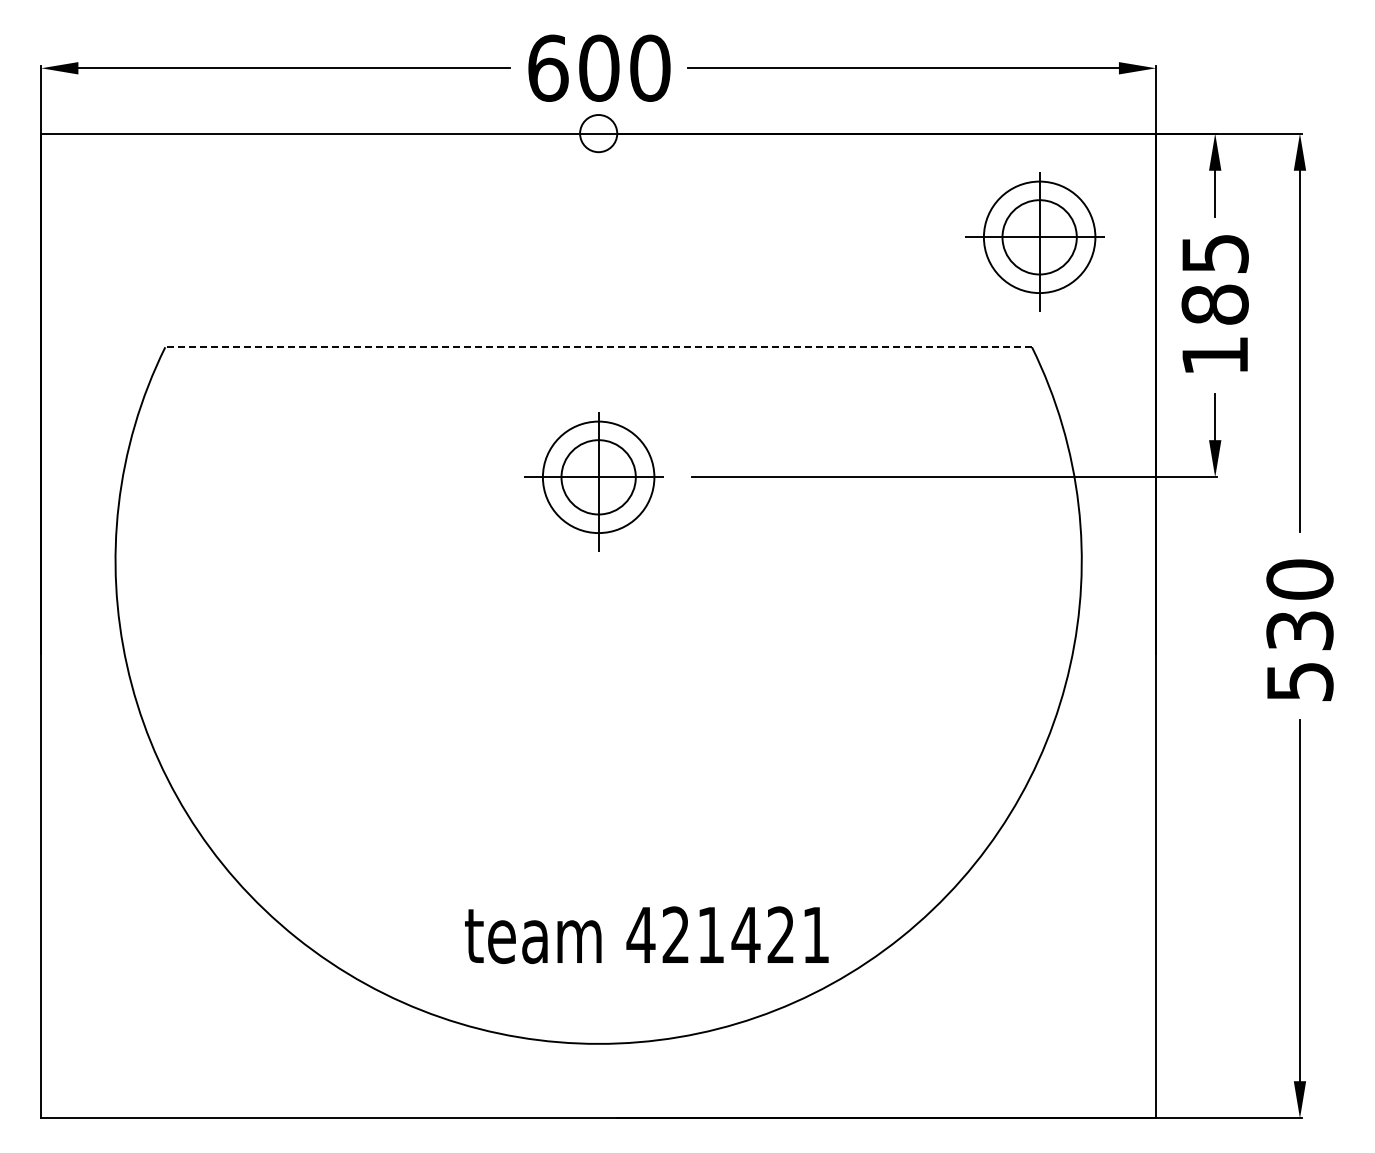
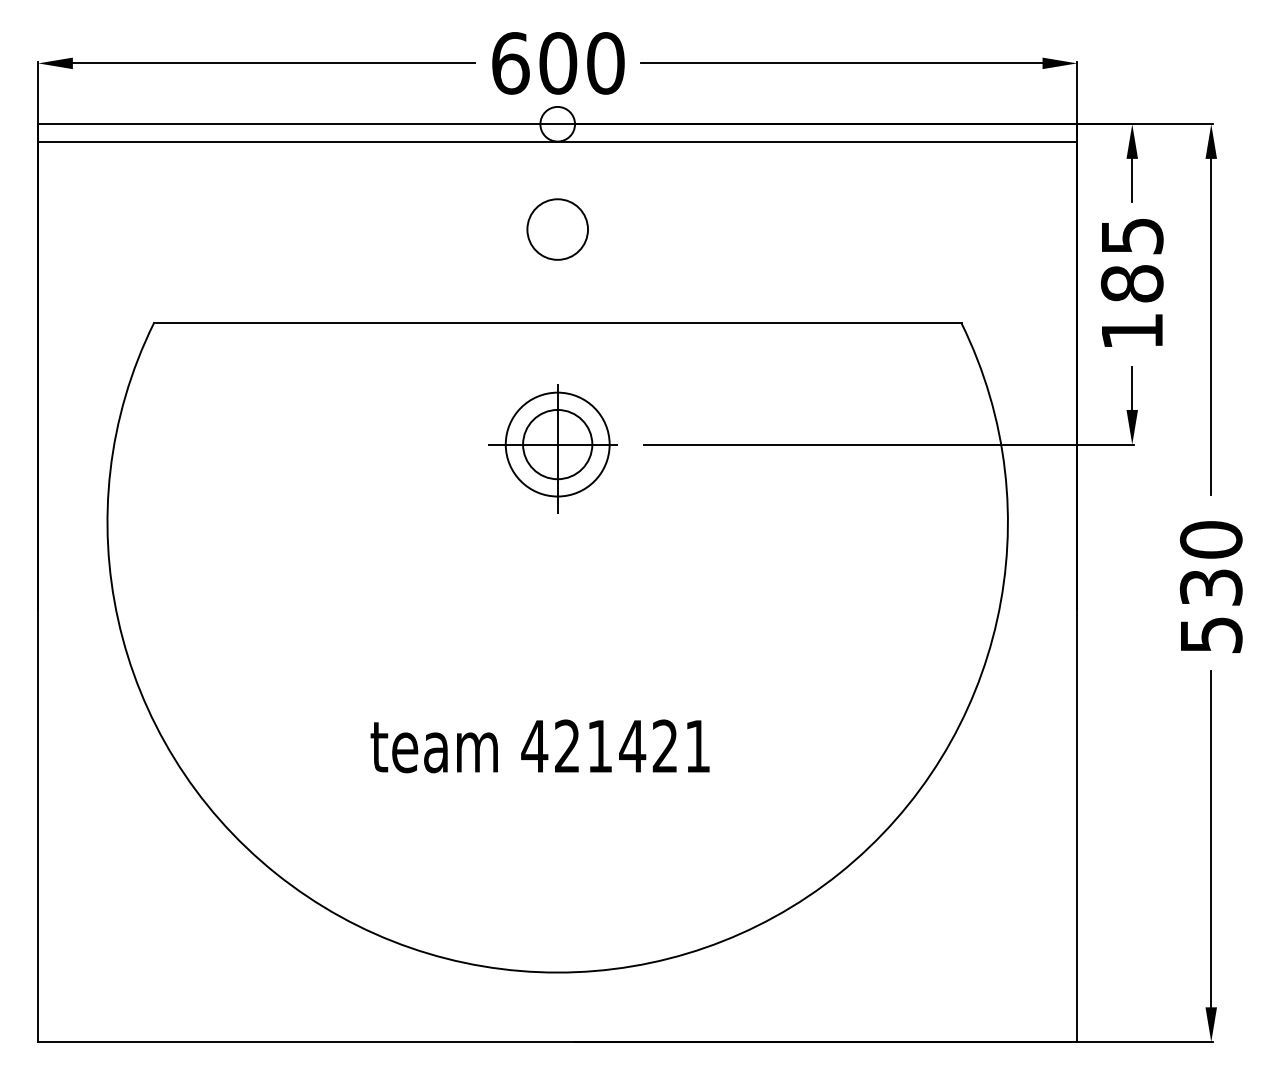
line: (598, 152) -> (557, 141), added
part: (1034, 241) -> (963, 224), removed
circle: (598, 246) -> (557, 229), added
line: (598, 347) -> (557, 323), dashed -> solid
text: (646, 934) -> (539, 745), moved

